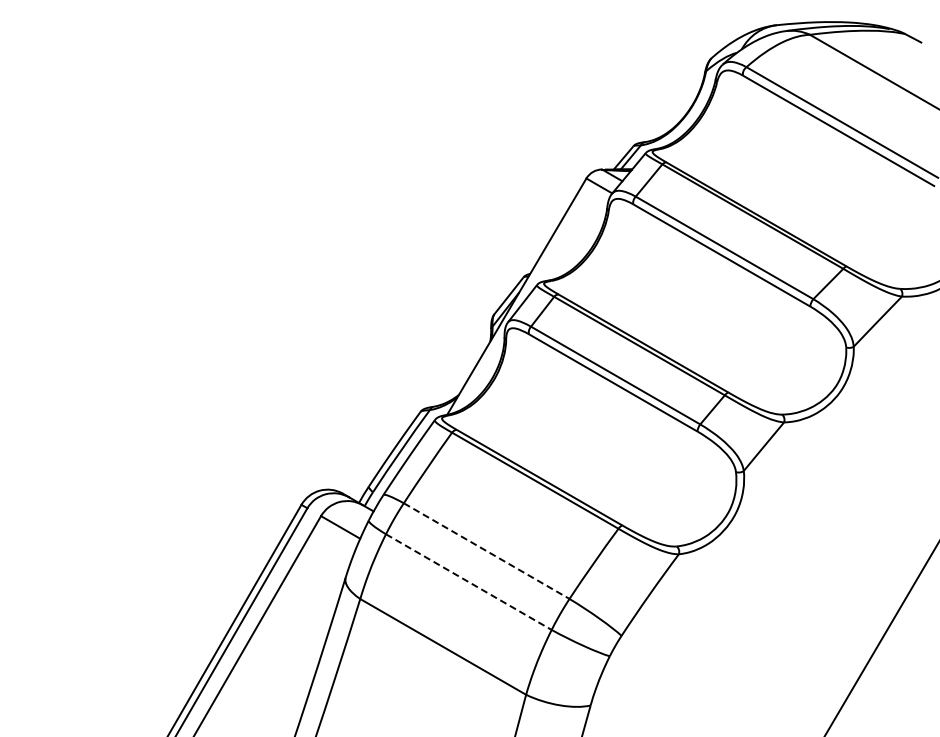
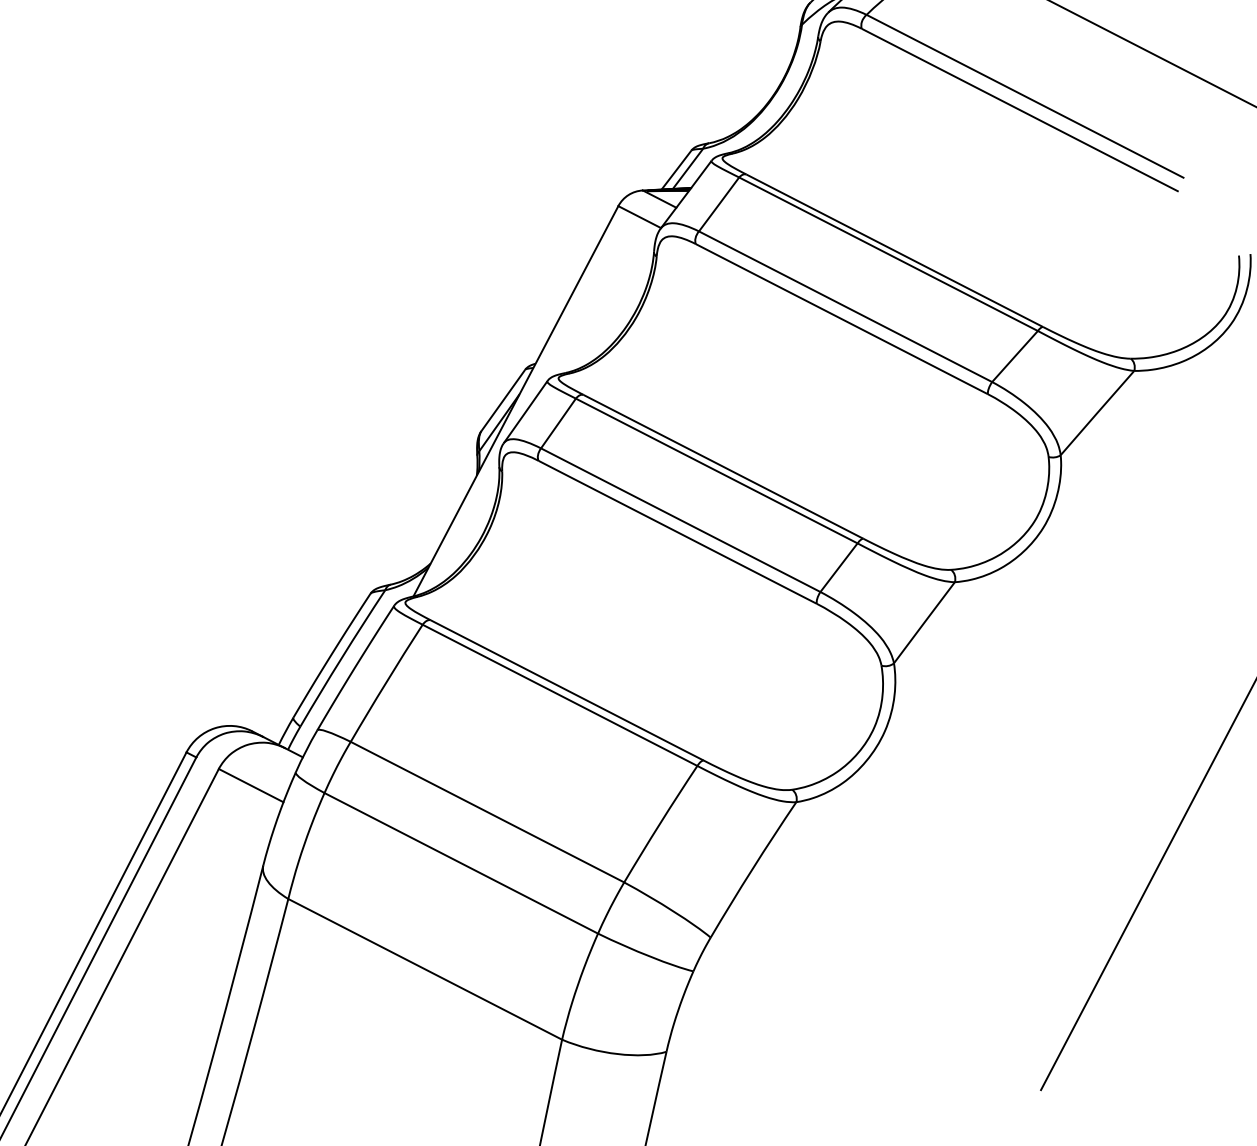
line: (486, 551) -> (487, 812), dashed -> solid
line: (468, 582) -> (460, 863), dashed -> solid

